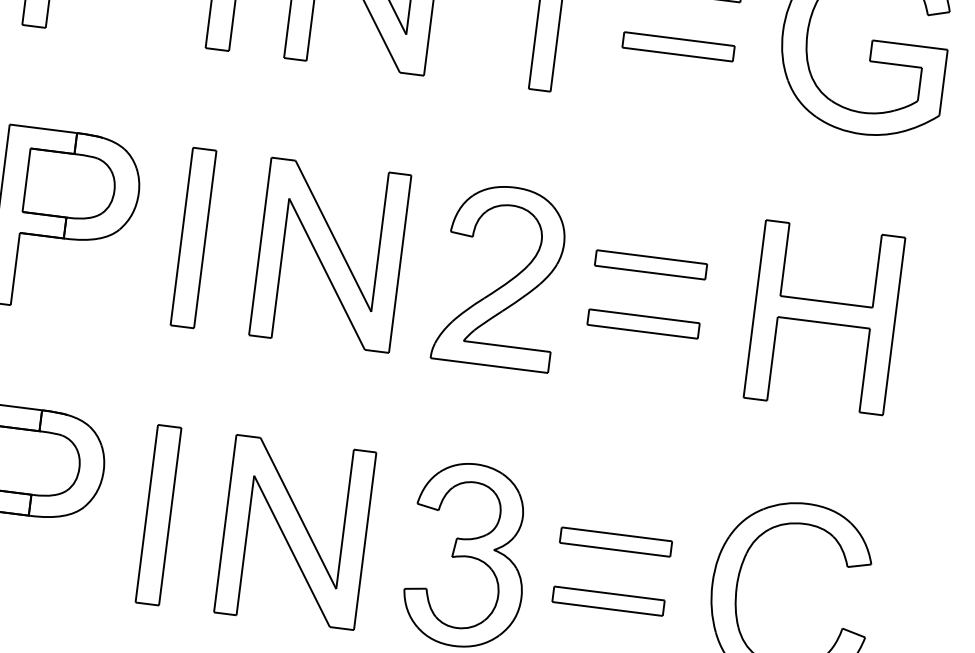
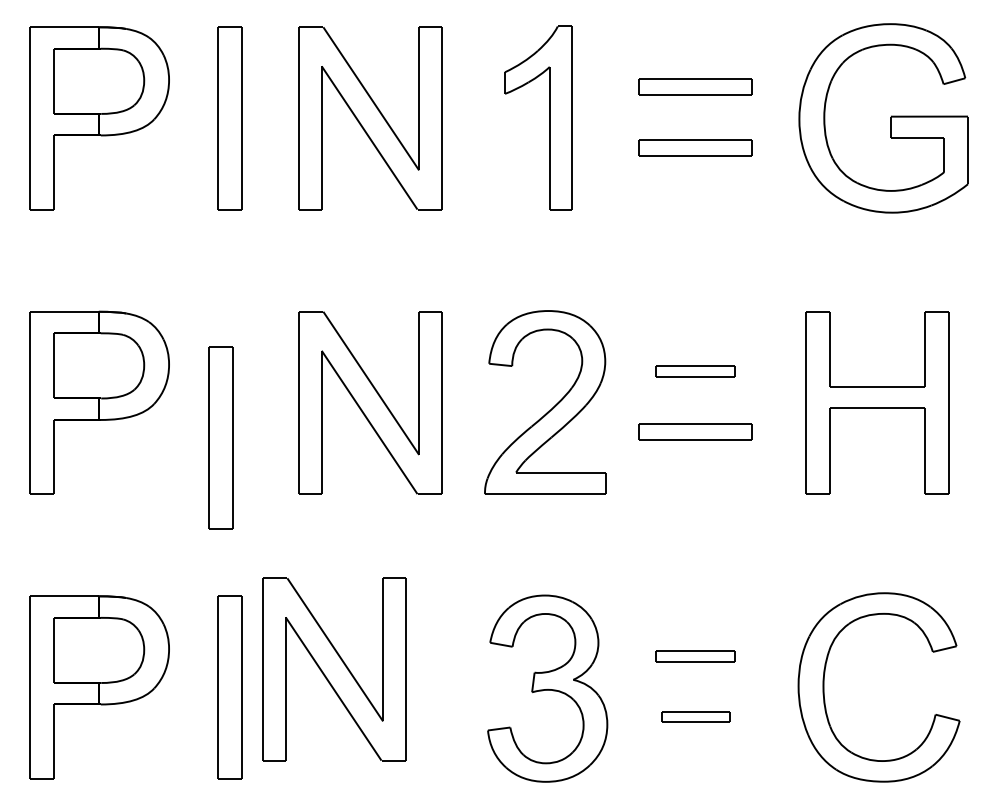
part: (192, 237) -> (220, 437), moved
part: (650, 264) -> (695, 371), size x0.7
part: (295, 532) -> (334, 669), moved
part: (615, 541) -> (695, 655), size x0.7
part: (608, 600) -> (695, 716), size x0.6

